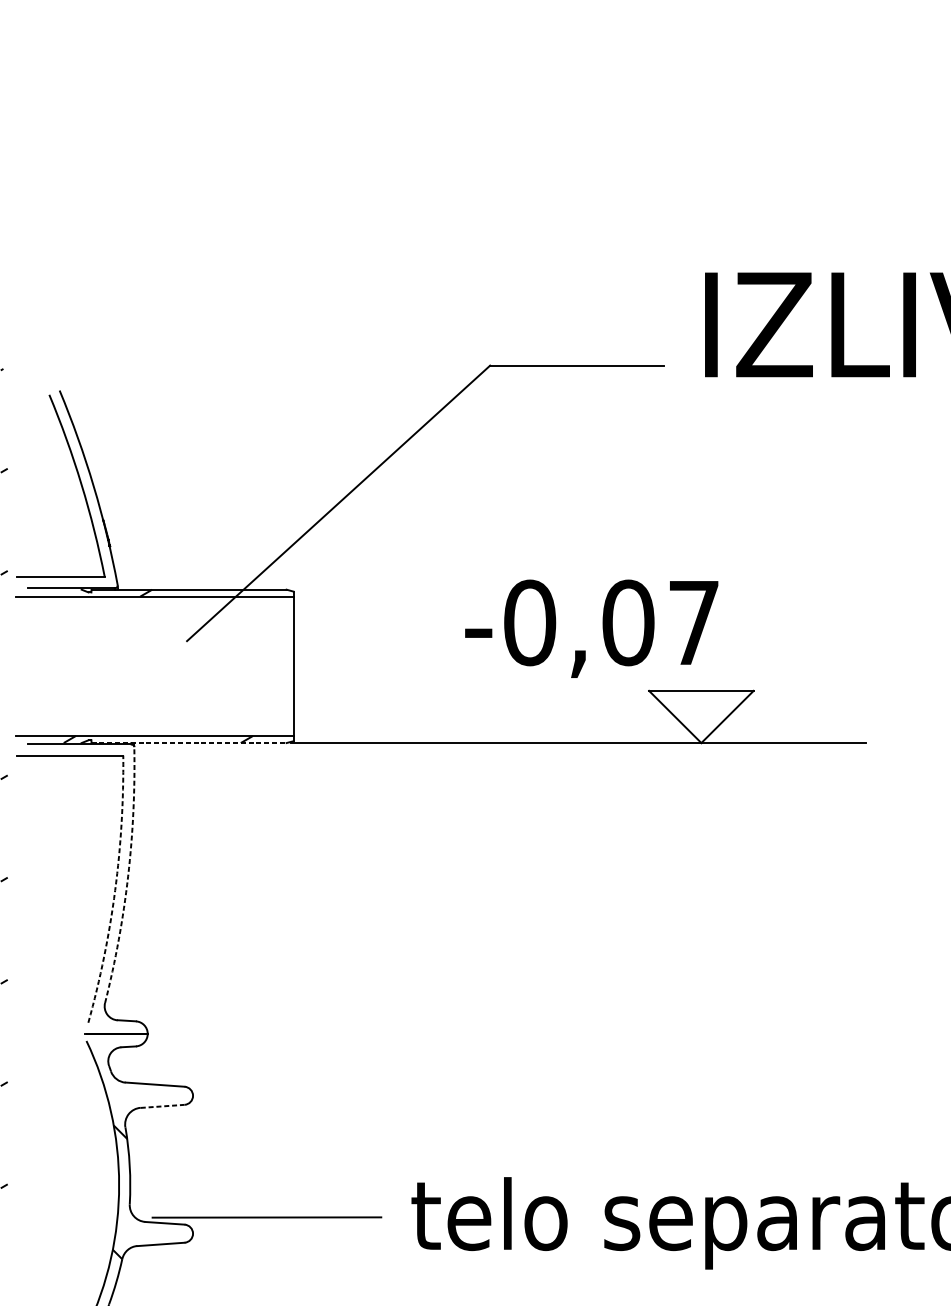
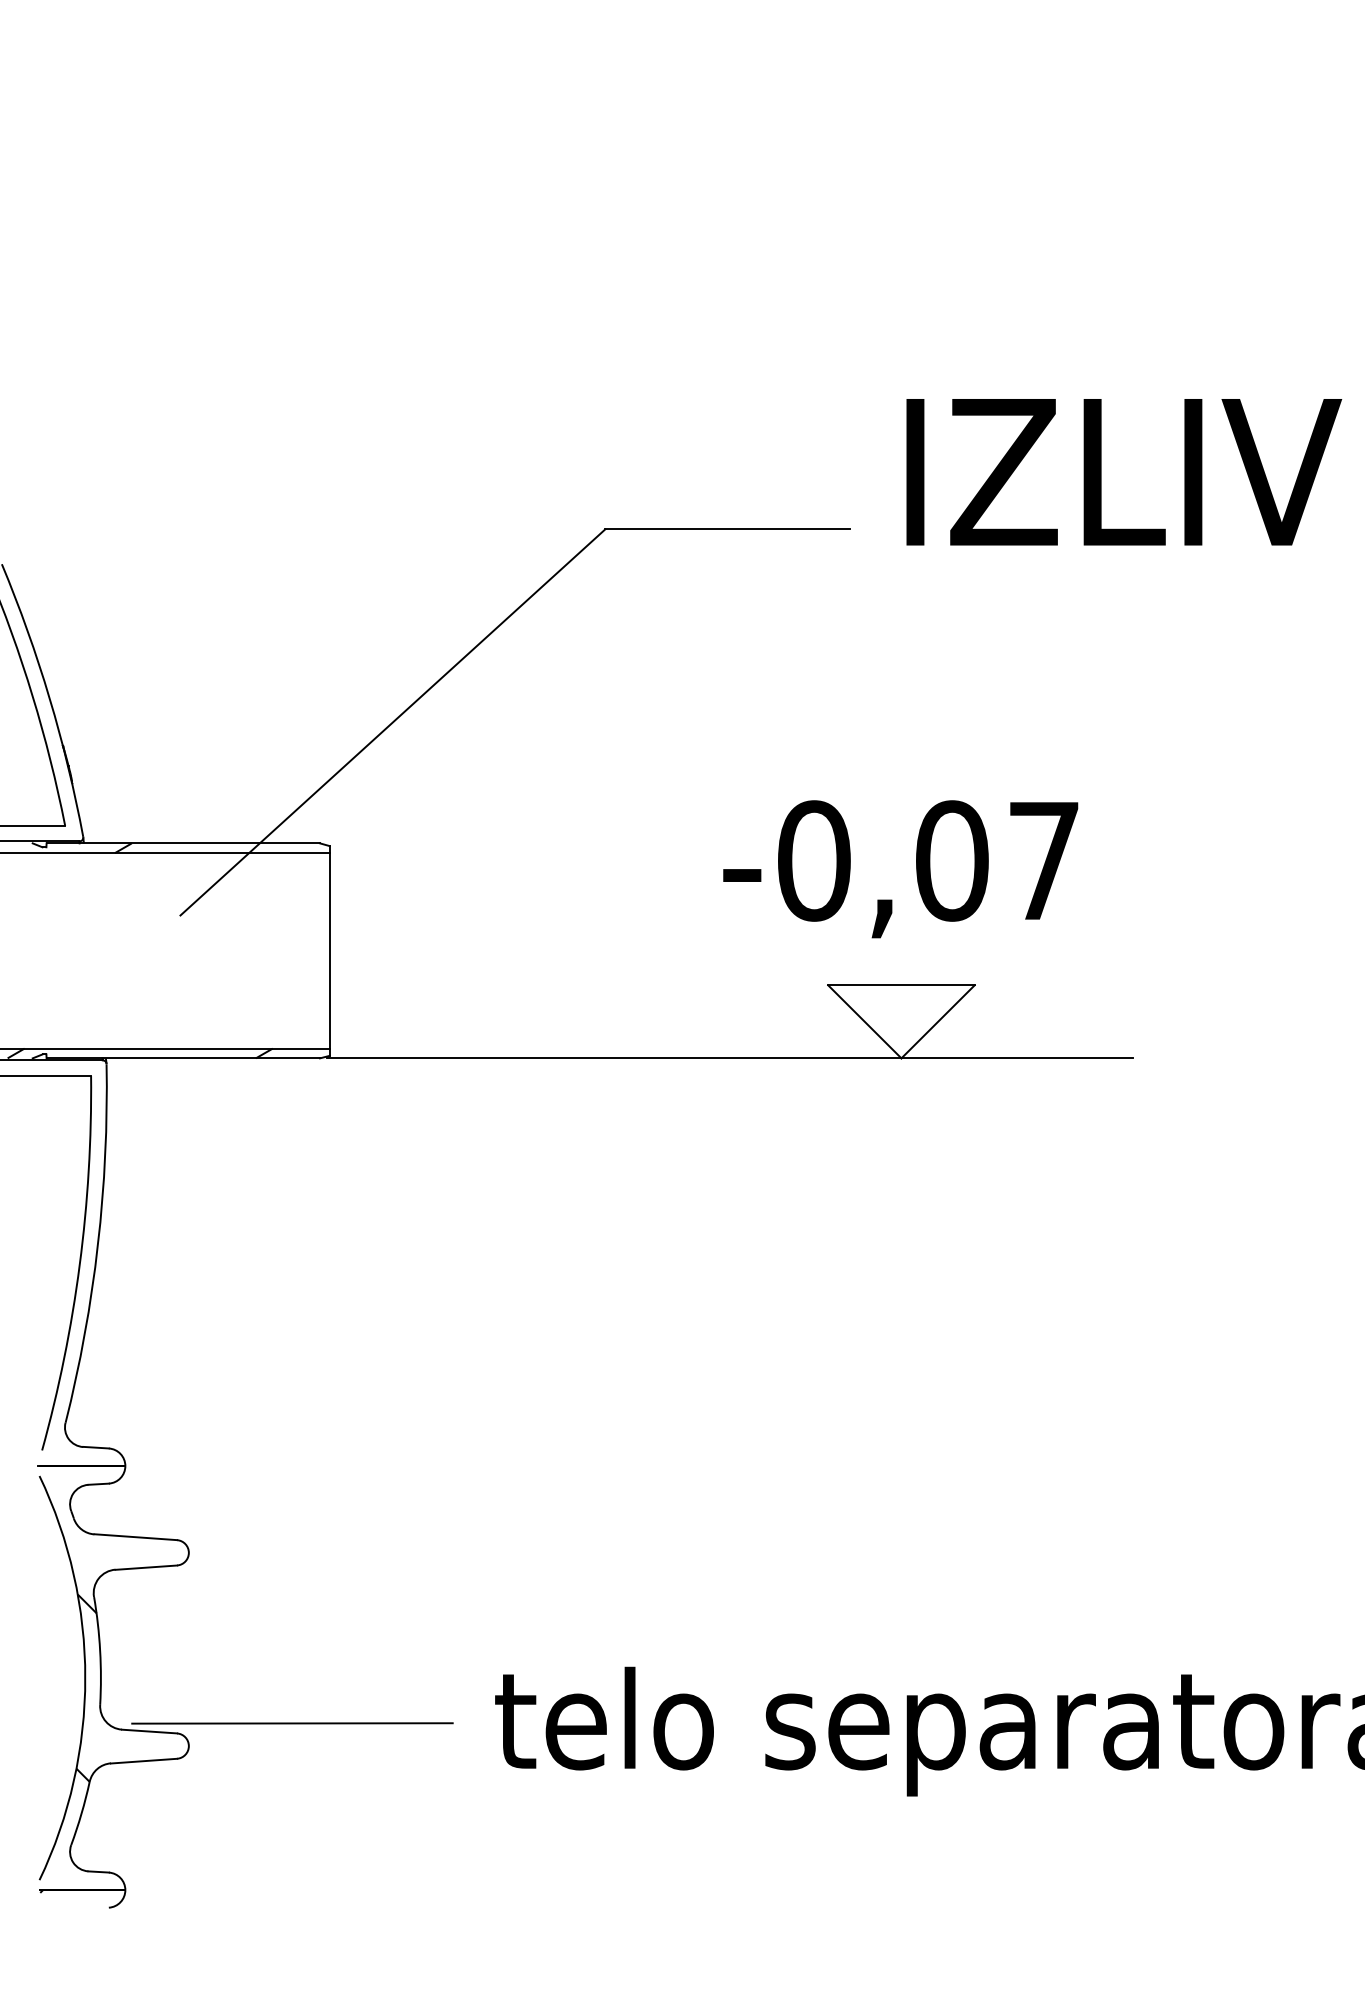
text: (591, 629) -> (900, 869), moved
line: (189, 743) -> (183, 1058), dashed -> solid
arc: (127, 875) -> (97, 1244), dashed -> solid
arc: (115, 890) -> (79, 1264), dashed -> solid
line: (162, 1106) -> (146, 1567), dashed -> solid

